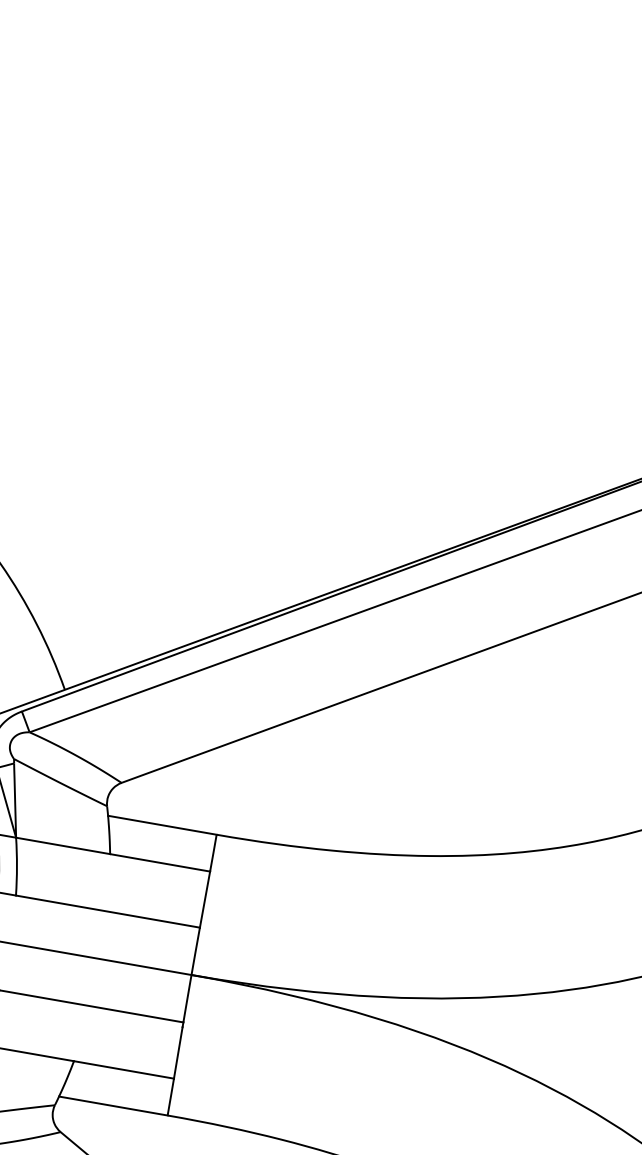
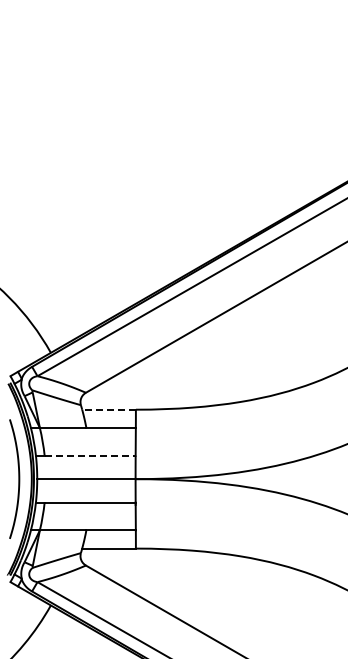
line: (163, 825) -> (109, 409), solid -> dashed
line: (108, 911) -> (90, 455), solid -> dashed

